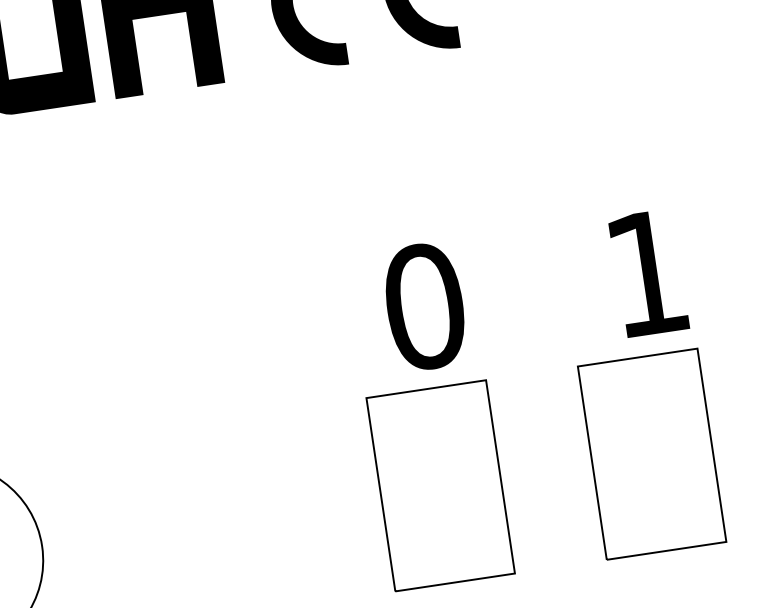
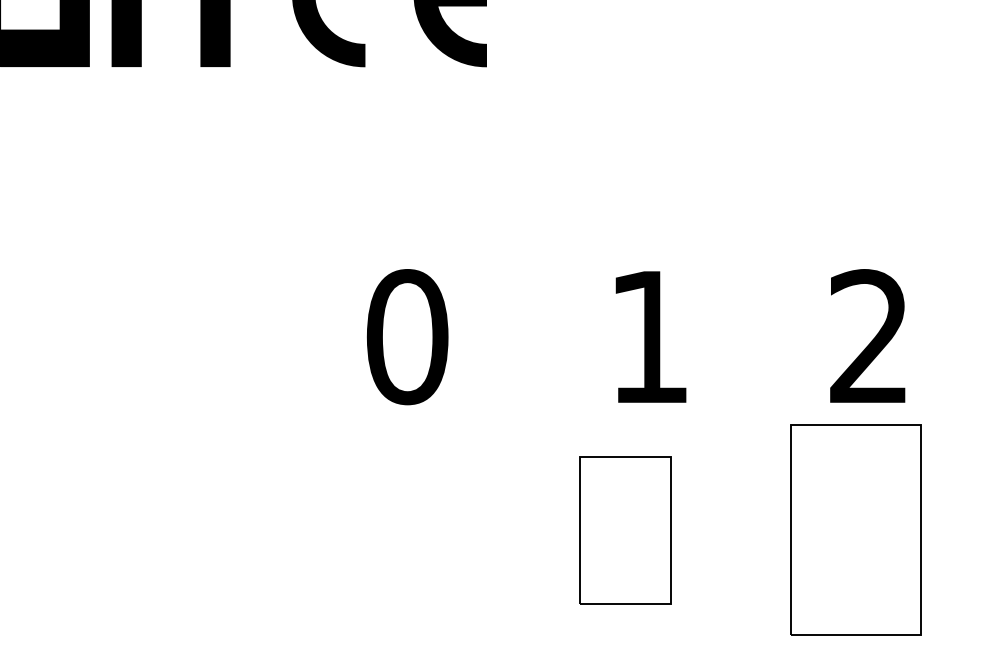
part: (651, 453) -> (625, 529), size x0.7
part: (440, 485) -> (395, 529), removed

